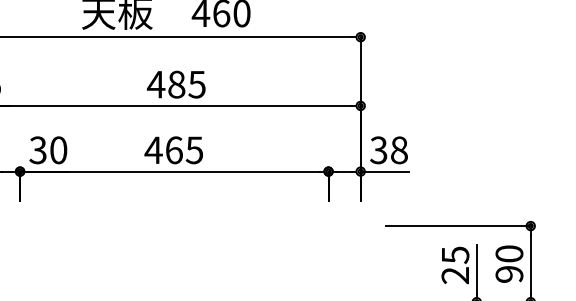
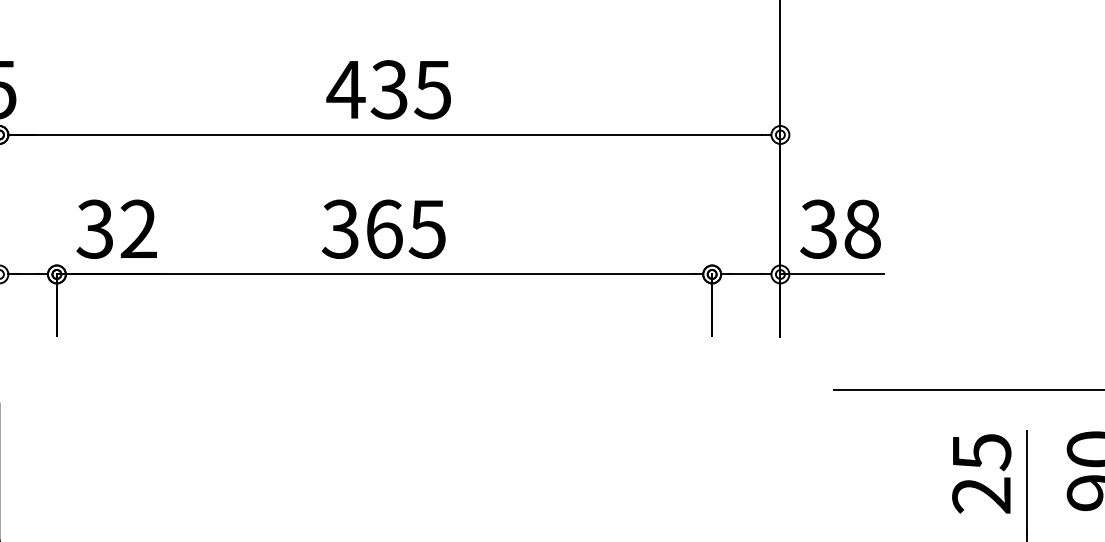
text: (176, 84) -> (389, 89), 485 -> 435
text: (58, 150) -> (138, 229), 30 -> 32
text: (153, 150) -> (340, 229), 465 -> 365

